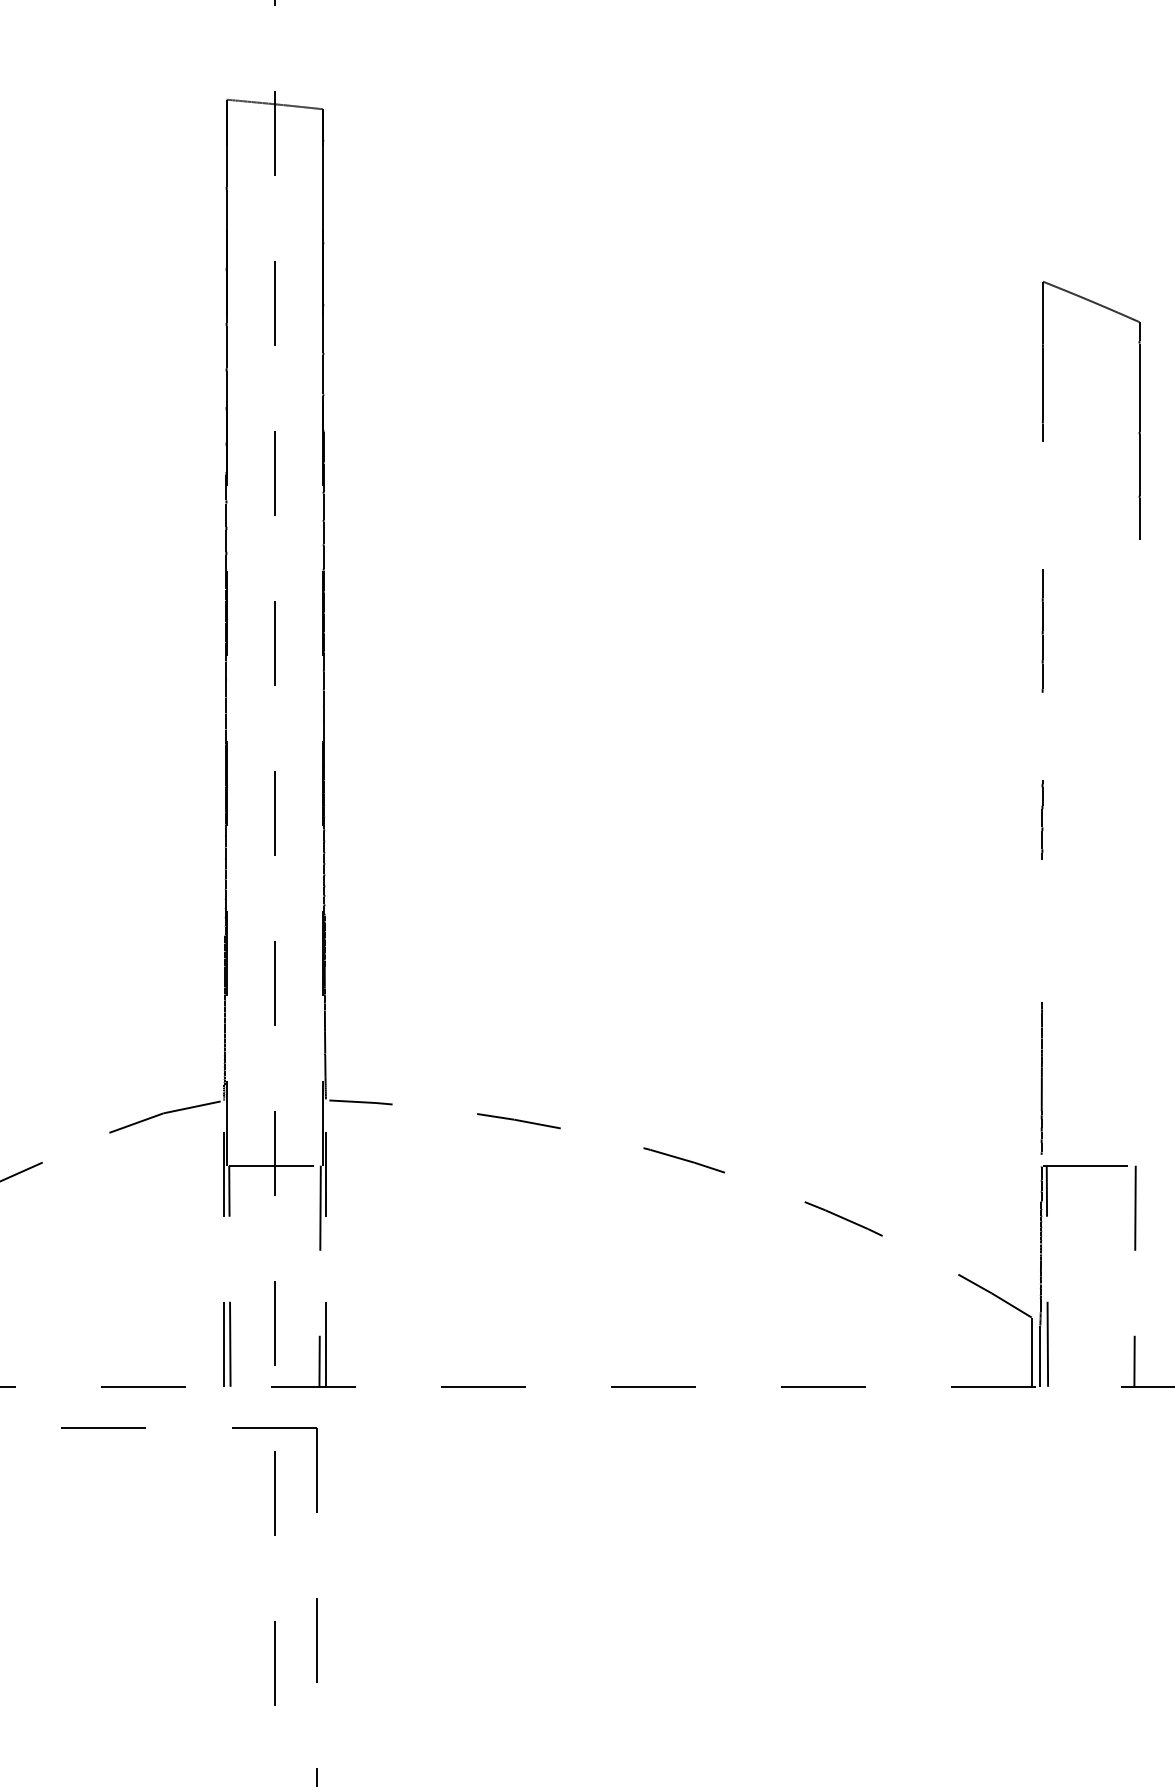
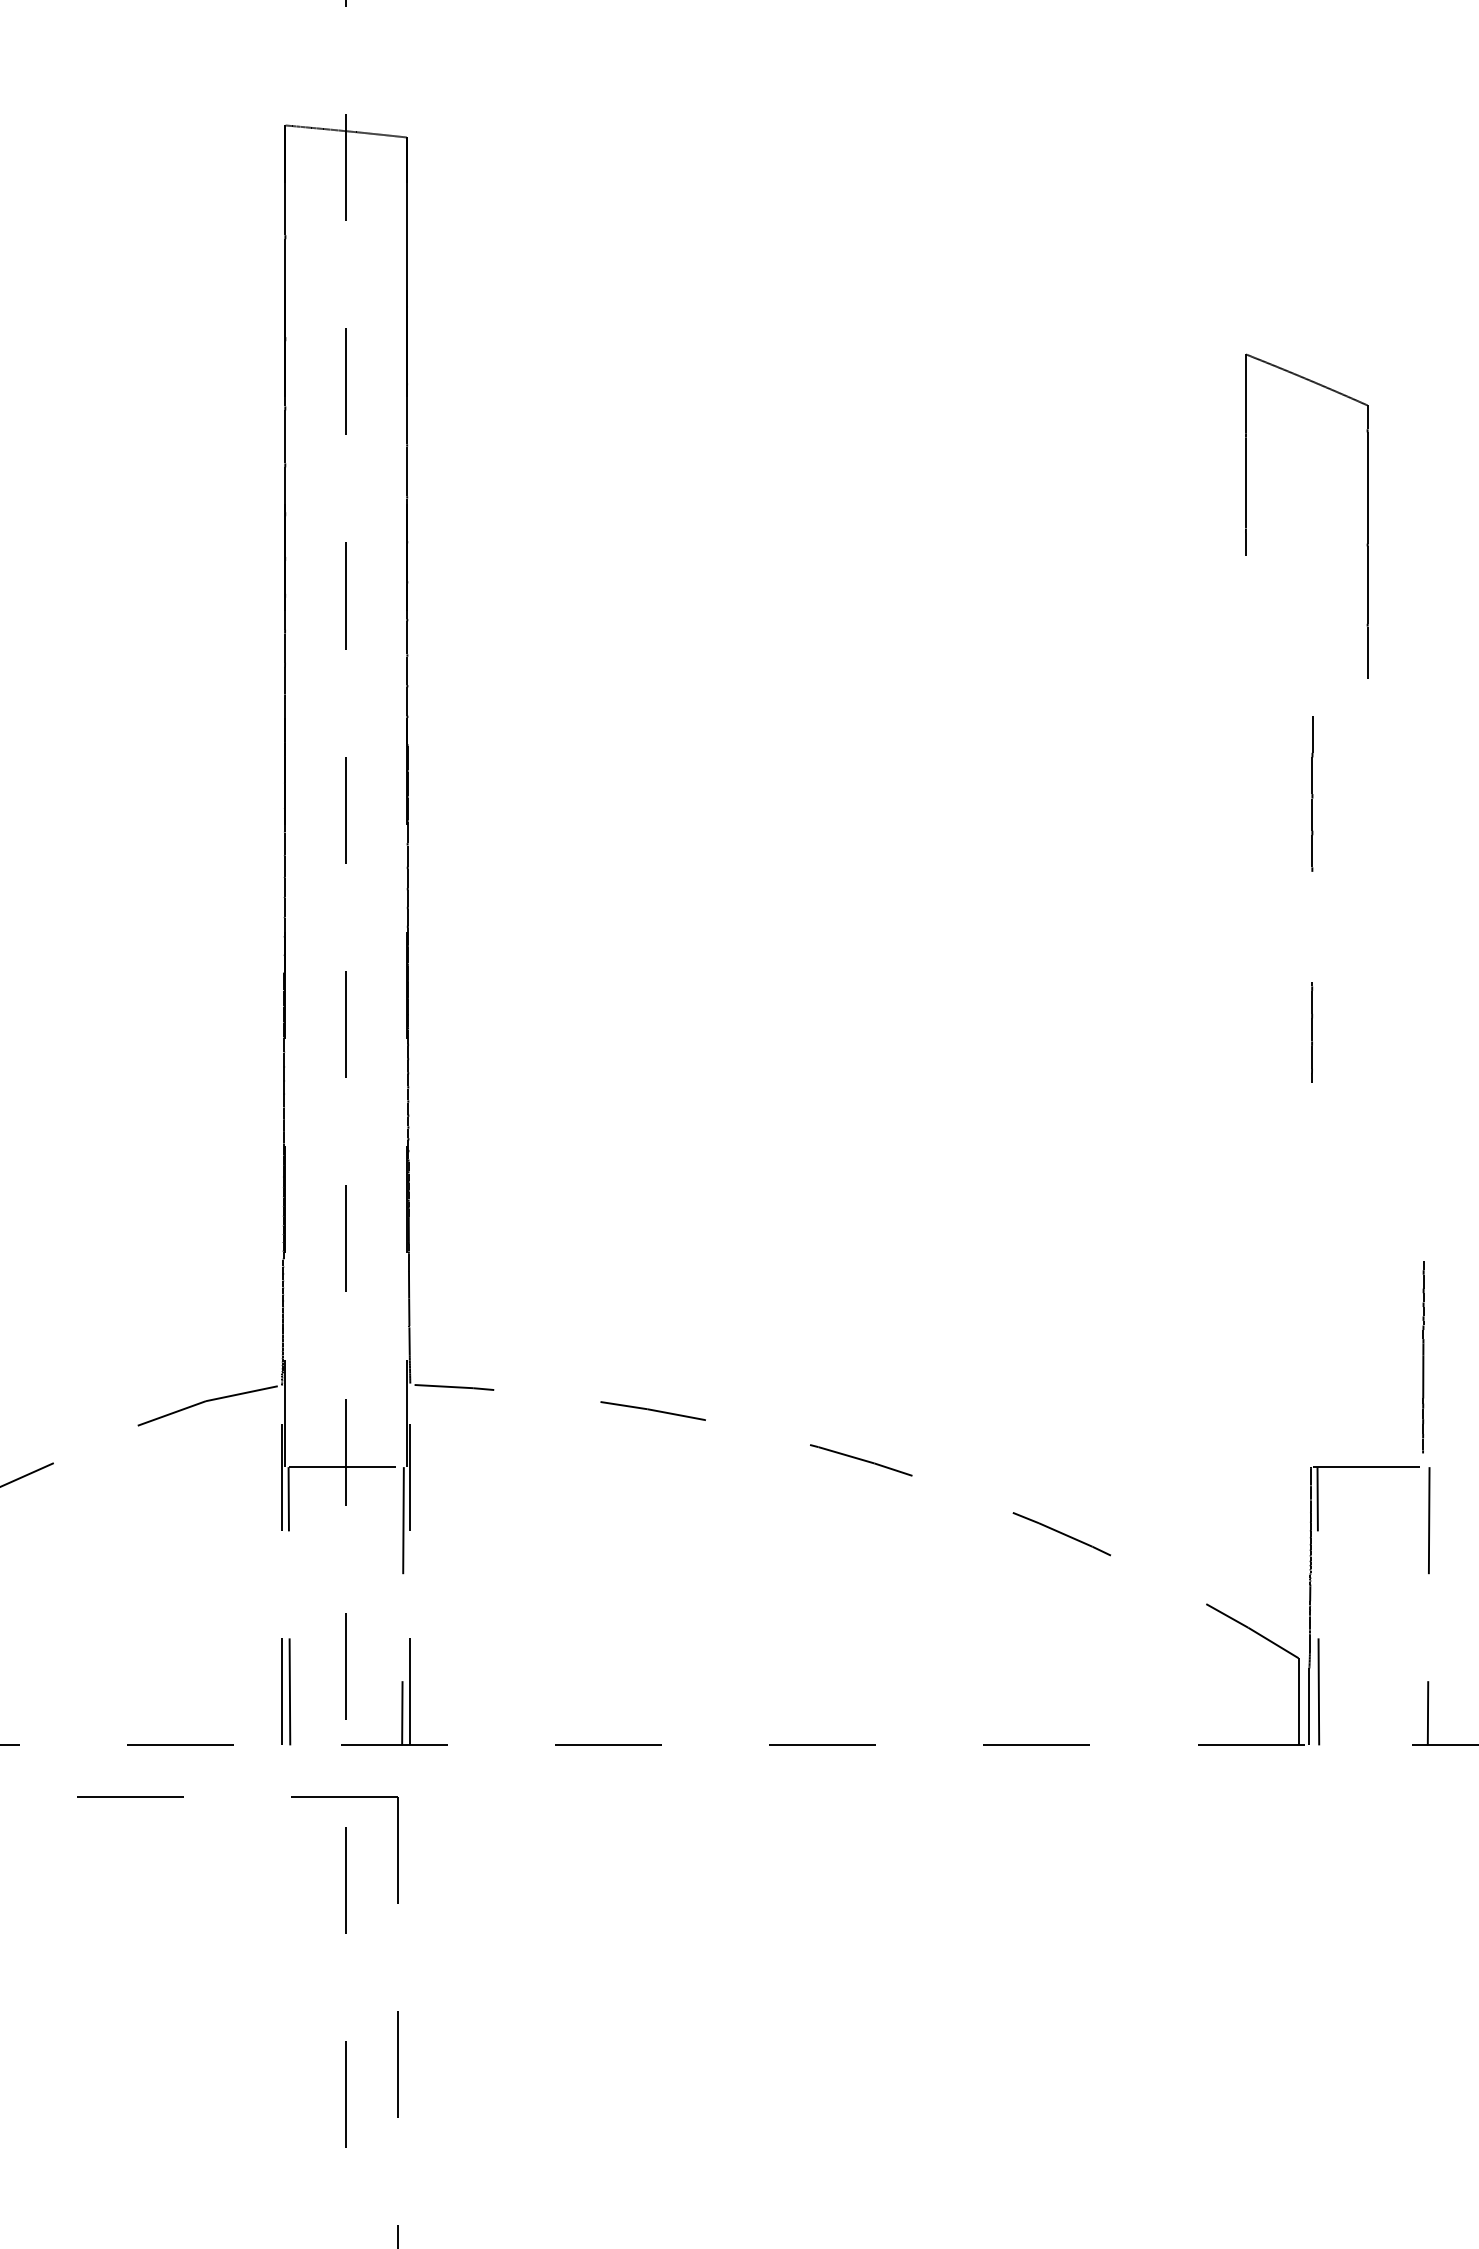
part: (1043, 410) -> (1246, 516), moved
line: (1041, 1078) -> (1422, 1357), moved

